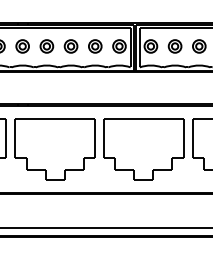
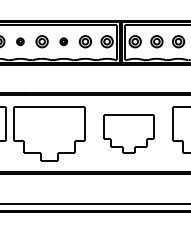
part: (22, 46) -> (20, 41), size x0.6
part: (70, 46) -> (63, 41), size x0.6
part: (143, 149) -> (128, 133), size x0.7

